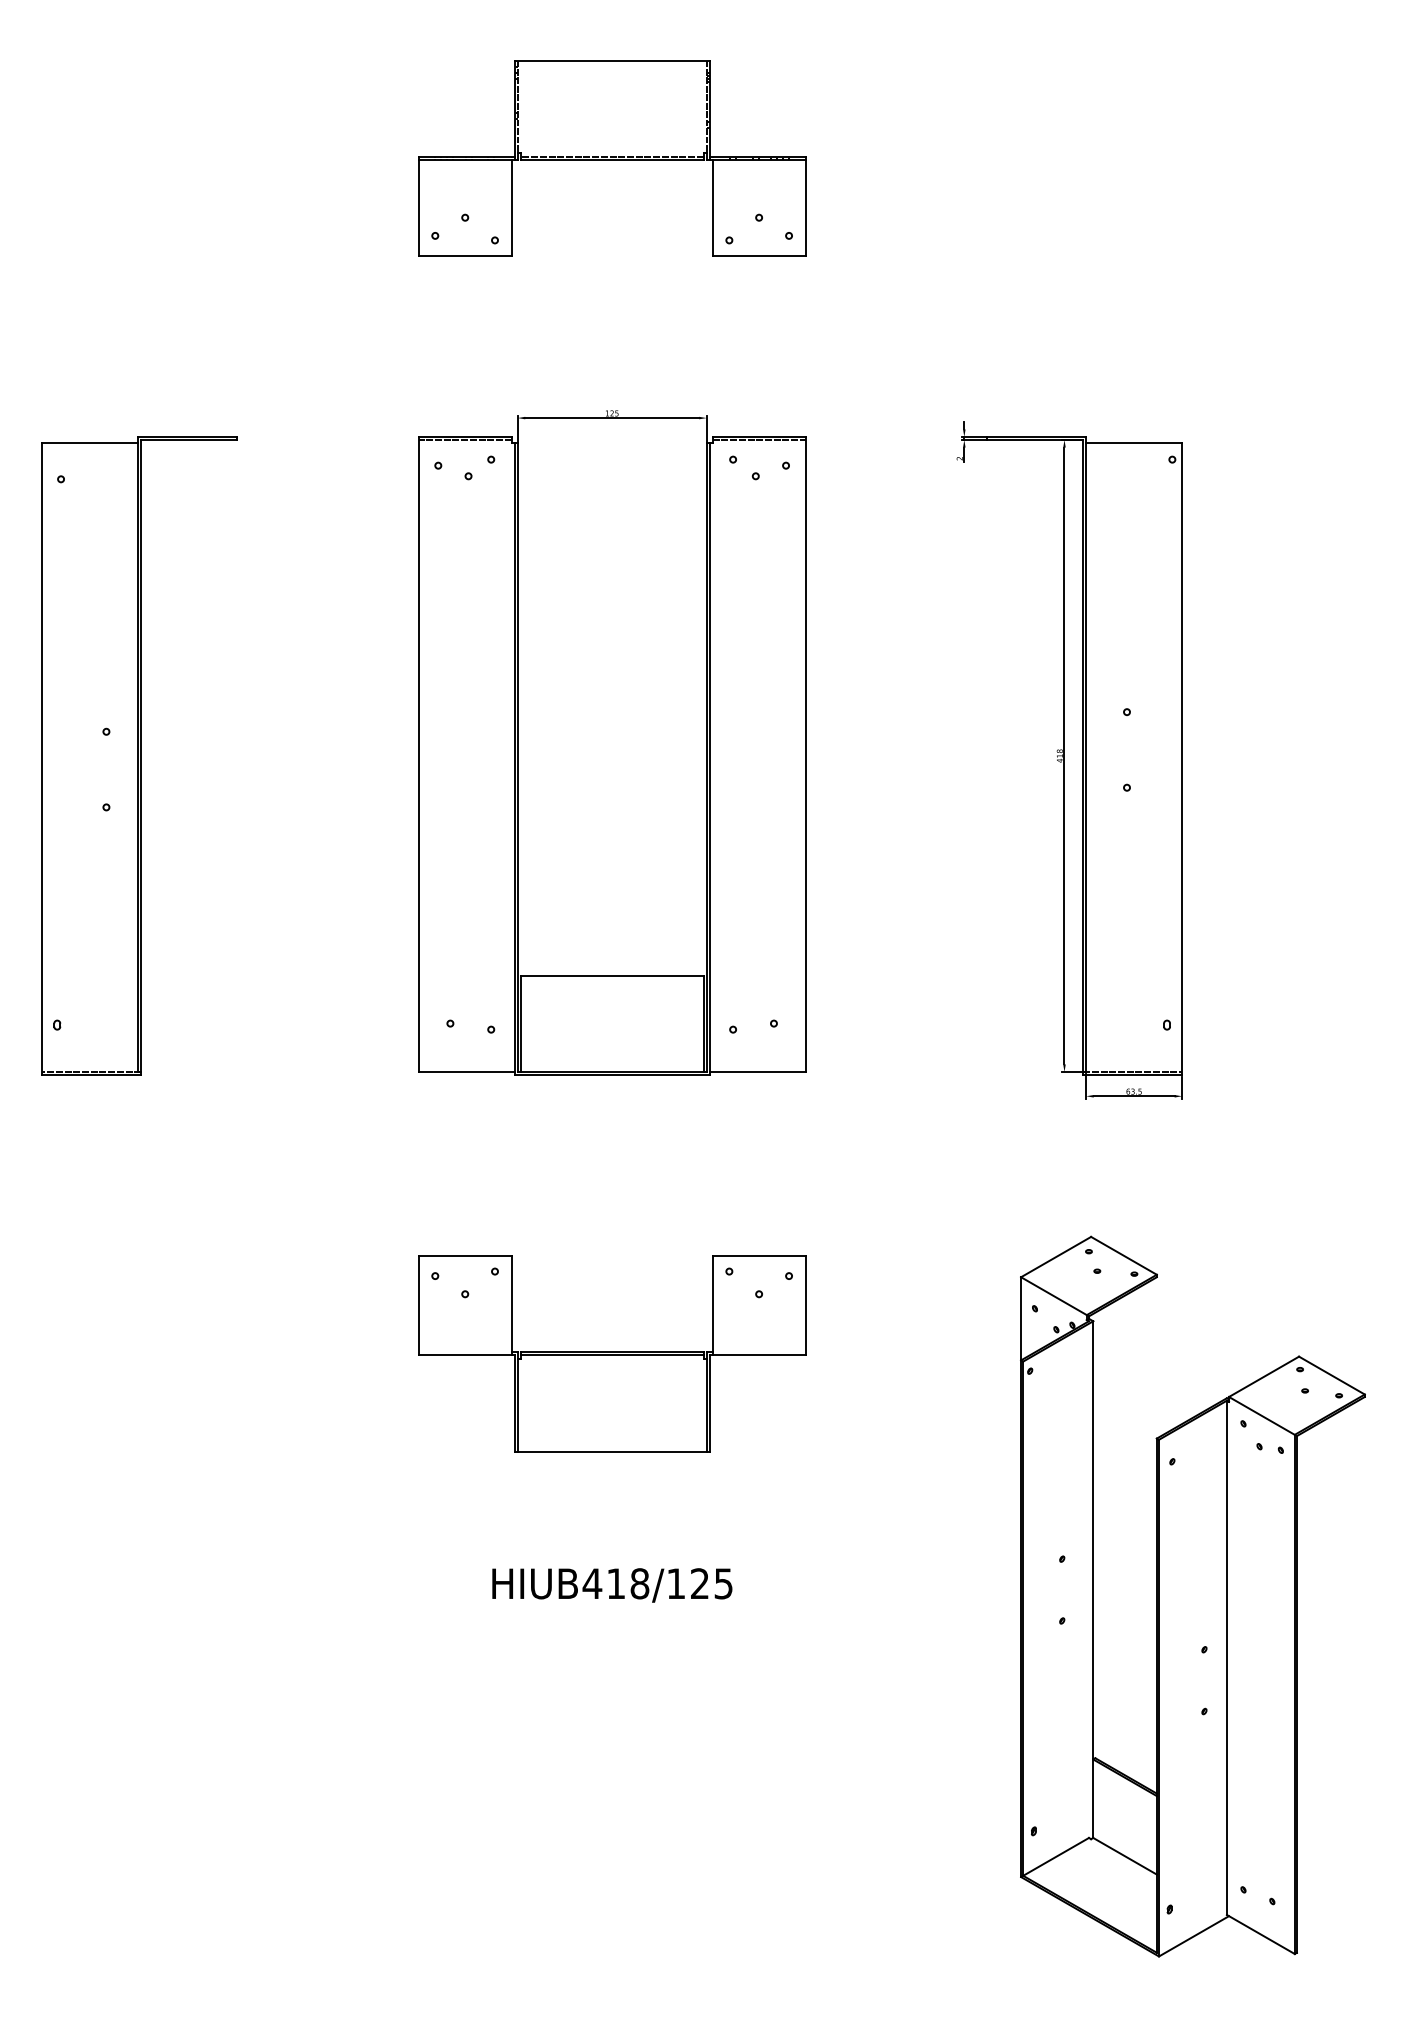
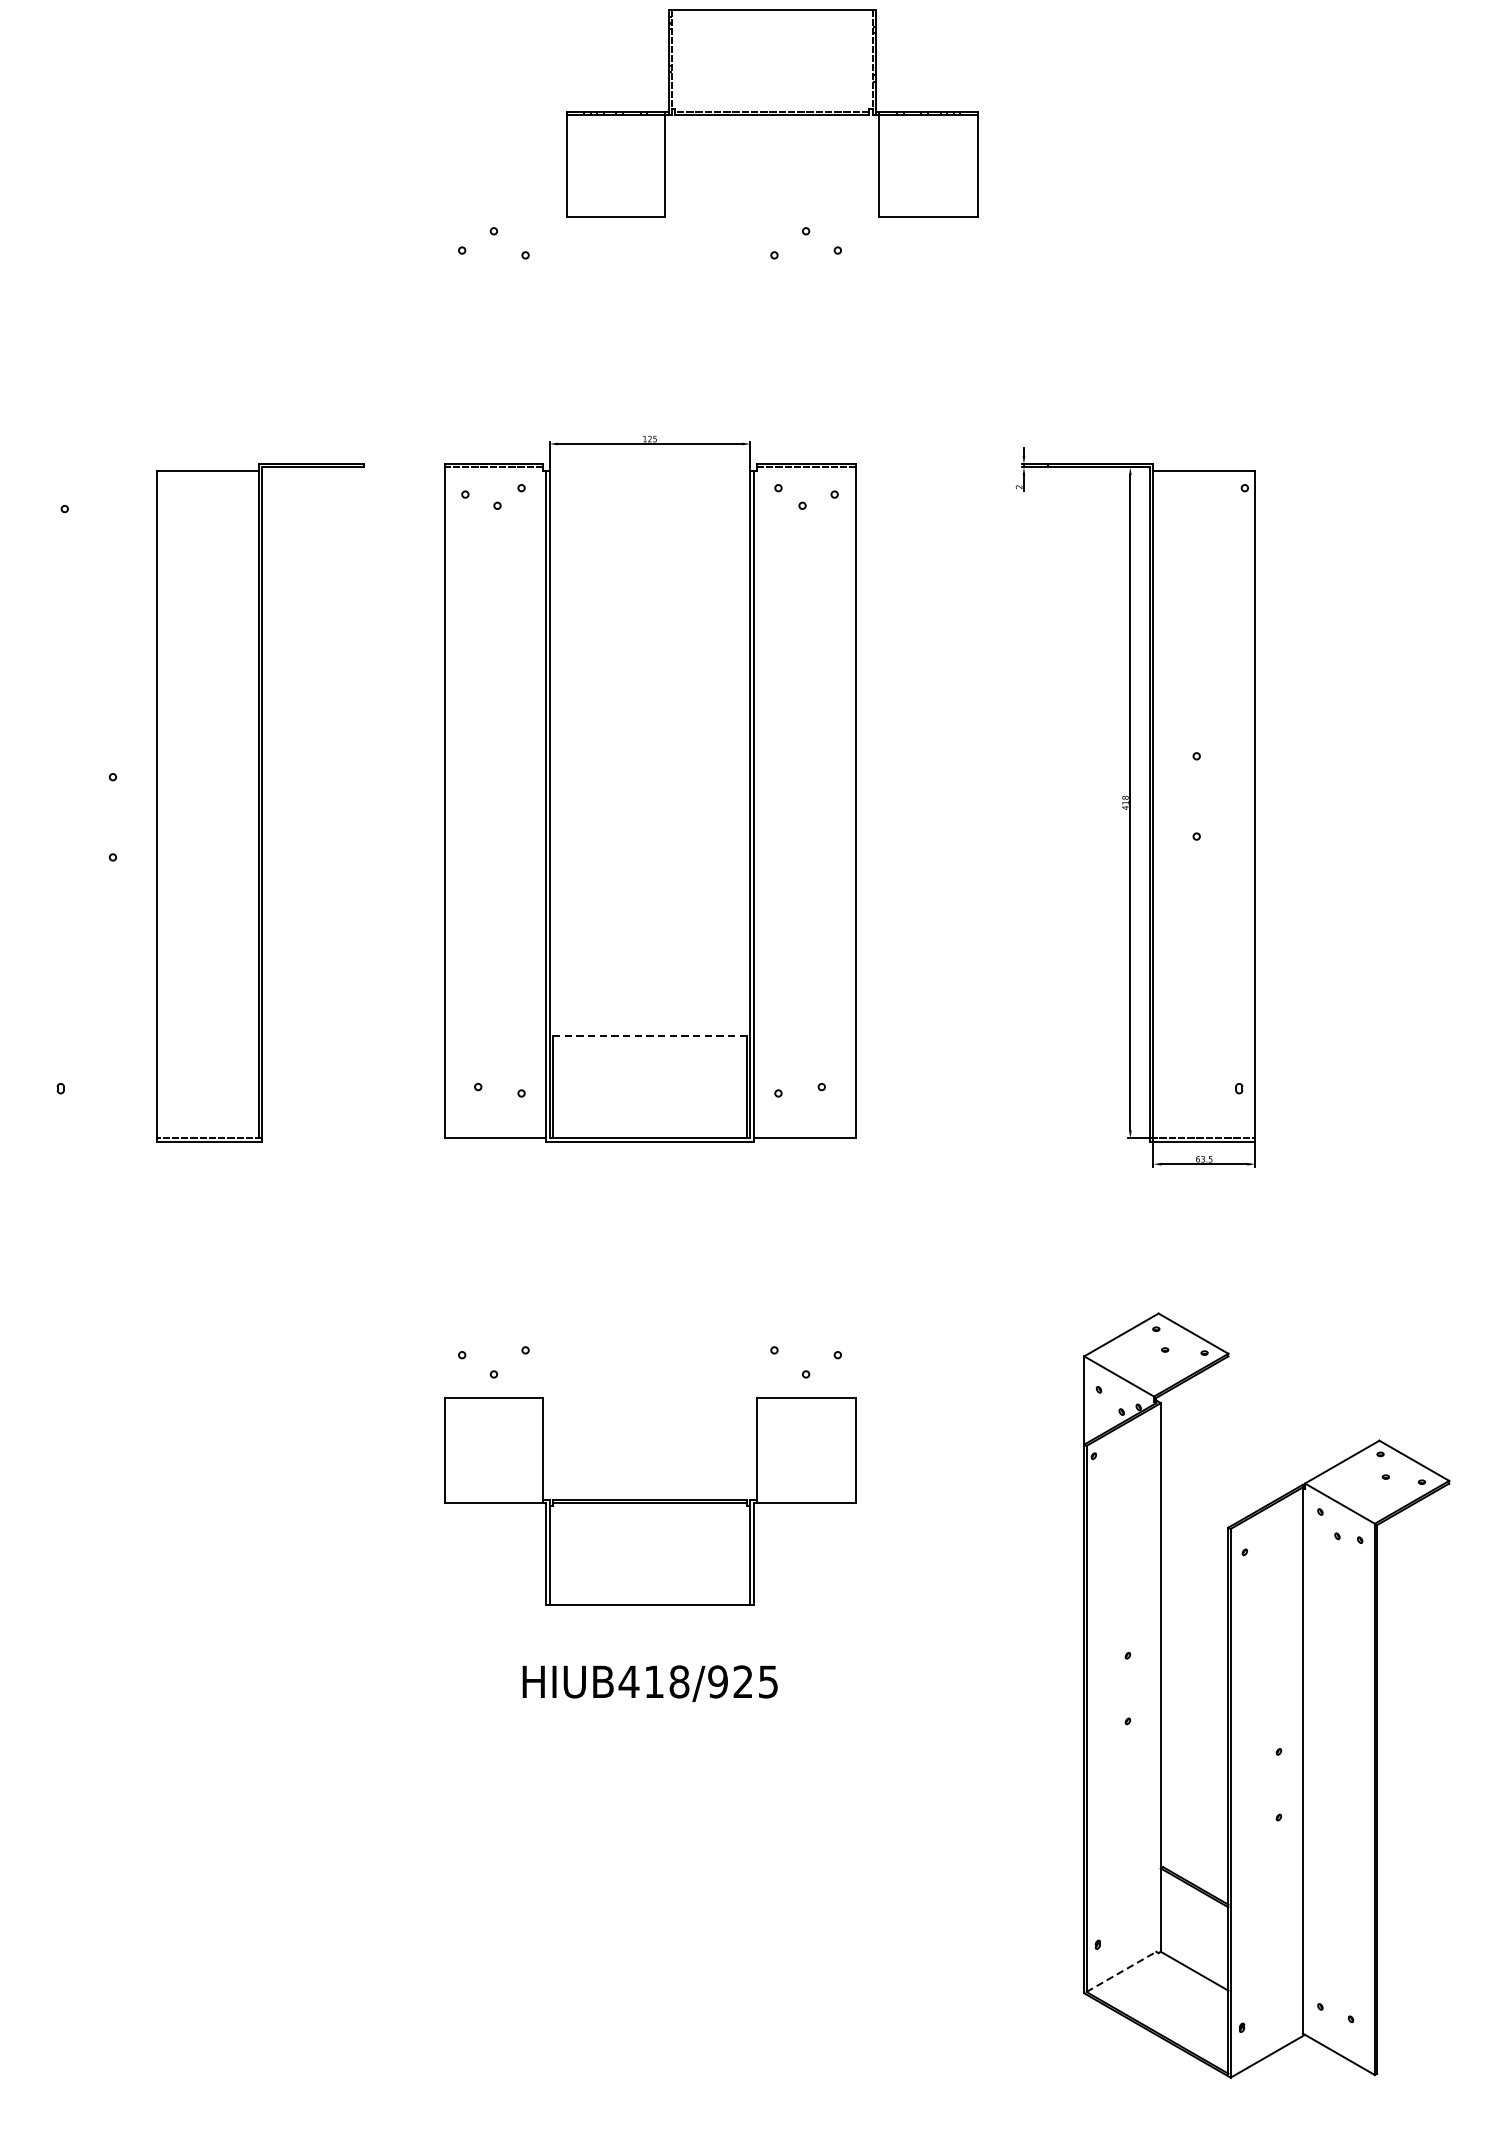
part: (612, 158) -> (772, 114), moved
part: (139, 755) -> (260, 802), moved
line: (611, 976) -> (649, 1037), solid -> dashed
part: (612, 1353) -> (650, 1501), moved
text: (675, 1583) -> (717, 1681), HIUB418/125 -> HIUB418/925
line: (1056, 1856) -> (1121, 1971), solid -> dashed

